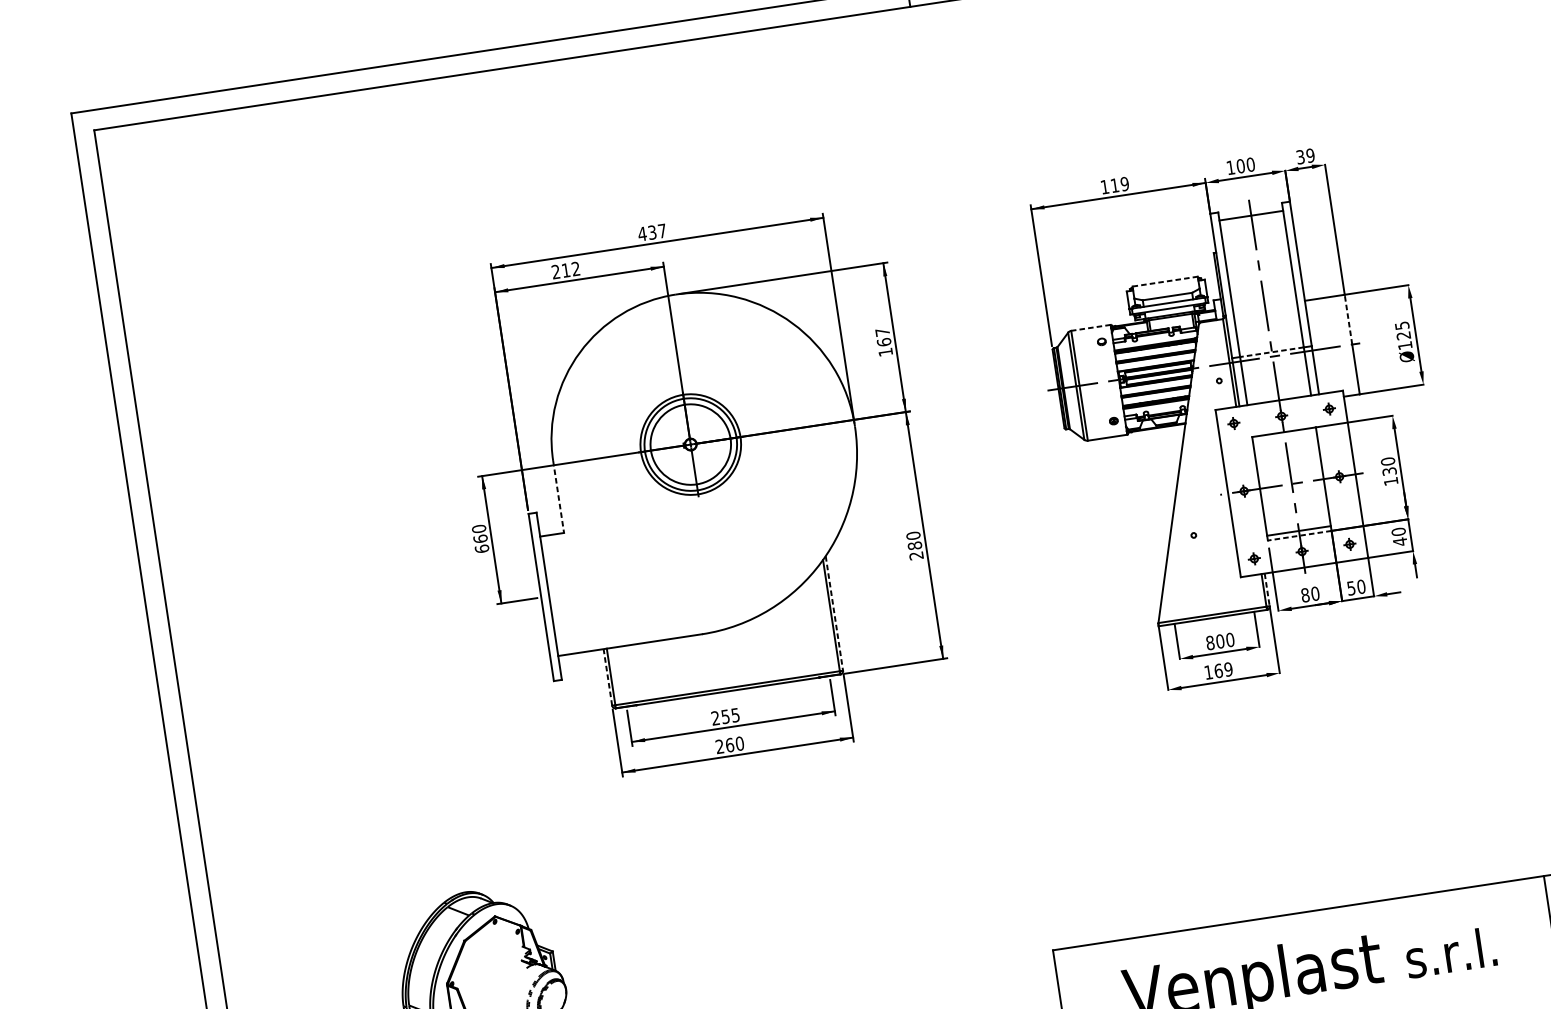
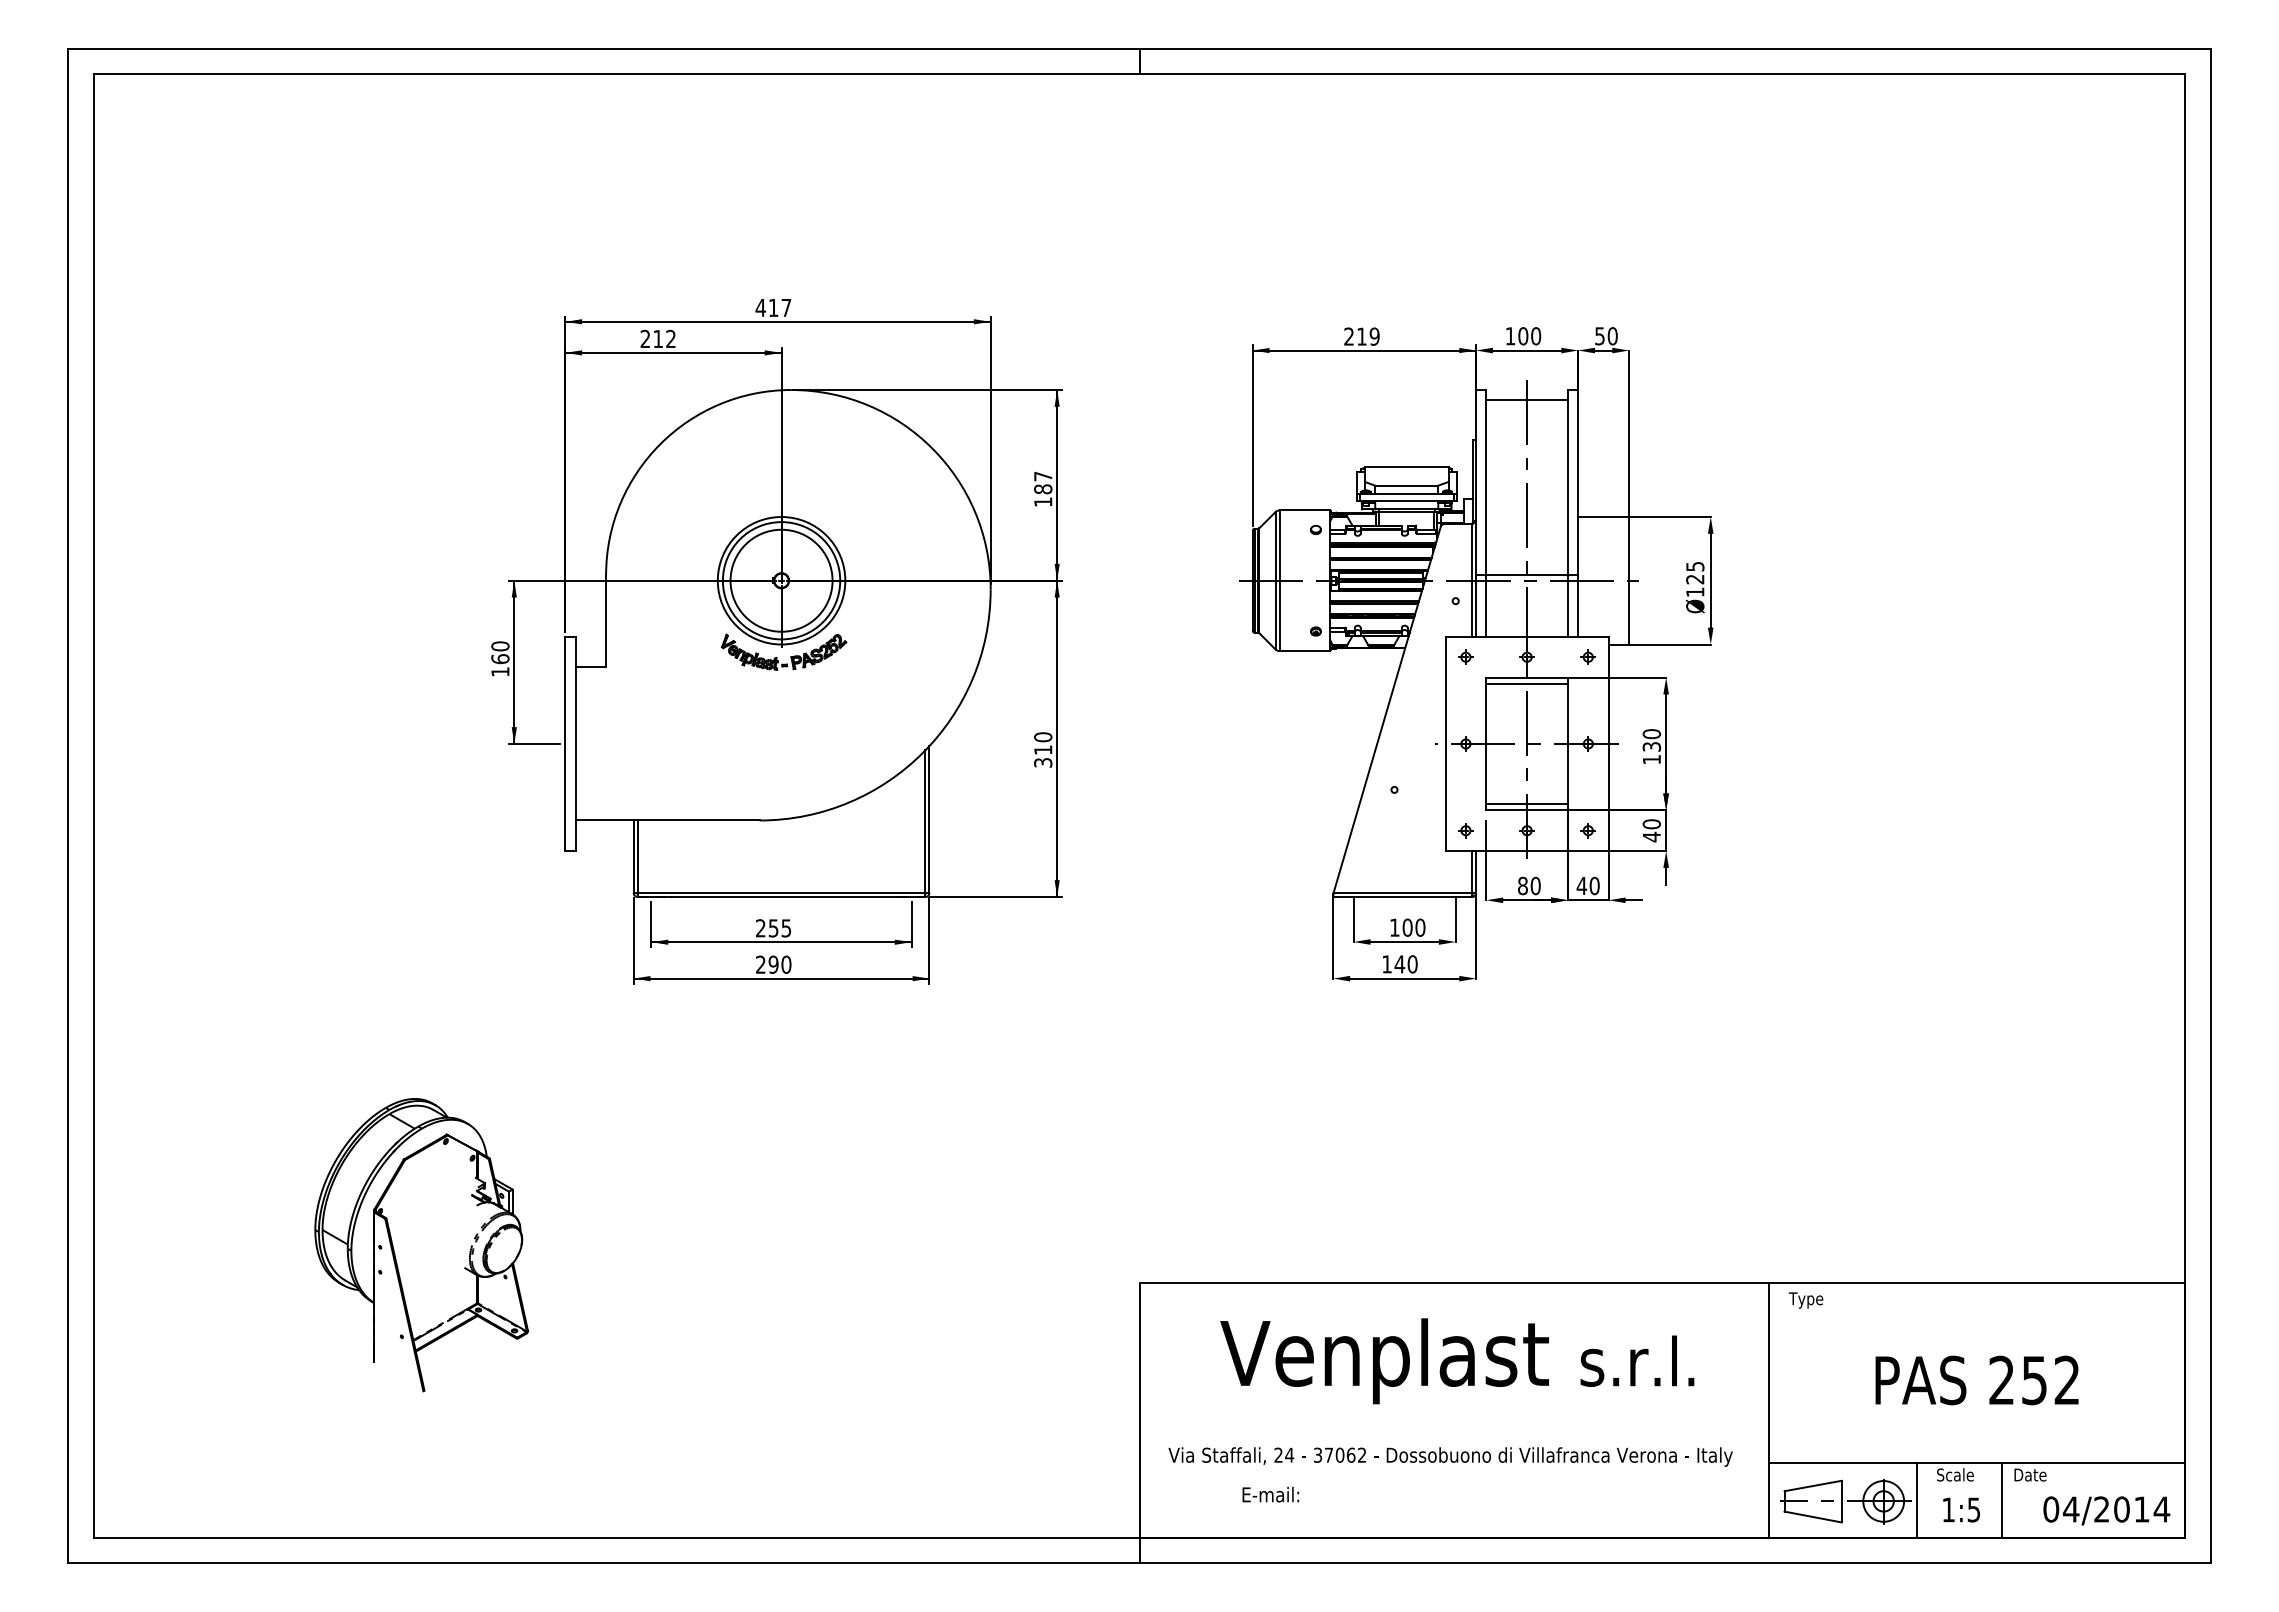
text: (1305, 156) -> (1606, 336), 39 -> 50
text: (1104, 187) -> (1348, 336), 119 -> 219
text: (652, 232) -> (773, 307), 437 -> 417
line: (1165, 281) -> (1406, 466), dashed -> solid
line: (1348, 319) -> (1629, 548), dashed -> solid
line: (1090, 328) -> (1304, 510), dashed -> solid
text: (884, 342) -> (1043, 489), 167 -> 187
line: (1272, 352) -> (1527, 575), dashed -> solid
line: (1284, 436) -> (1526, 683), added
line: (558, 497) -> (606, 621), dashed -> solid
part: (696, 504) -> (777, 657), added
line: (1300, 535) -> (1527, 810), dashed -> solid
text: (482, 548) -> (500, 671), 660 -> 160
text: (915, 550) -> (1043, 756), 280 -> 310
text: (1351, 588) -> (1581, 886), 50 -> 40
line: (1267, 590) -> (1476, 872), dashed -> solid
line: (834, 614) -> (929, 820), dashed -> solid
text: (1210, 642) -> (1394, 927), 800 -> 100
text: (1223, 670) -> (1405, 964), 169 -> 140
line: (607, 677) -> (633, 856), dashed -> solid
text: (729, 745) -> (773, 964), 260 -> 290

